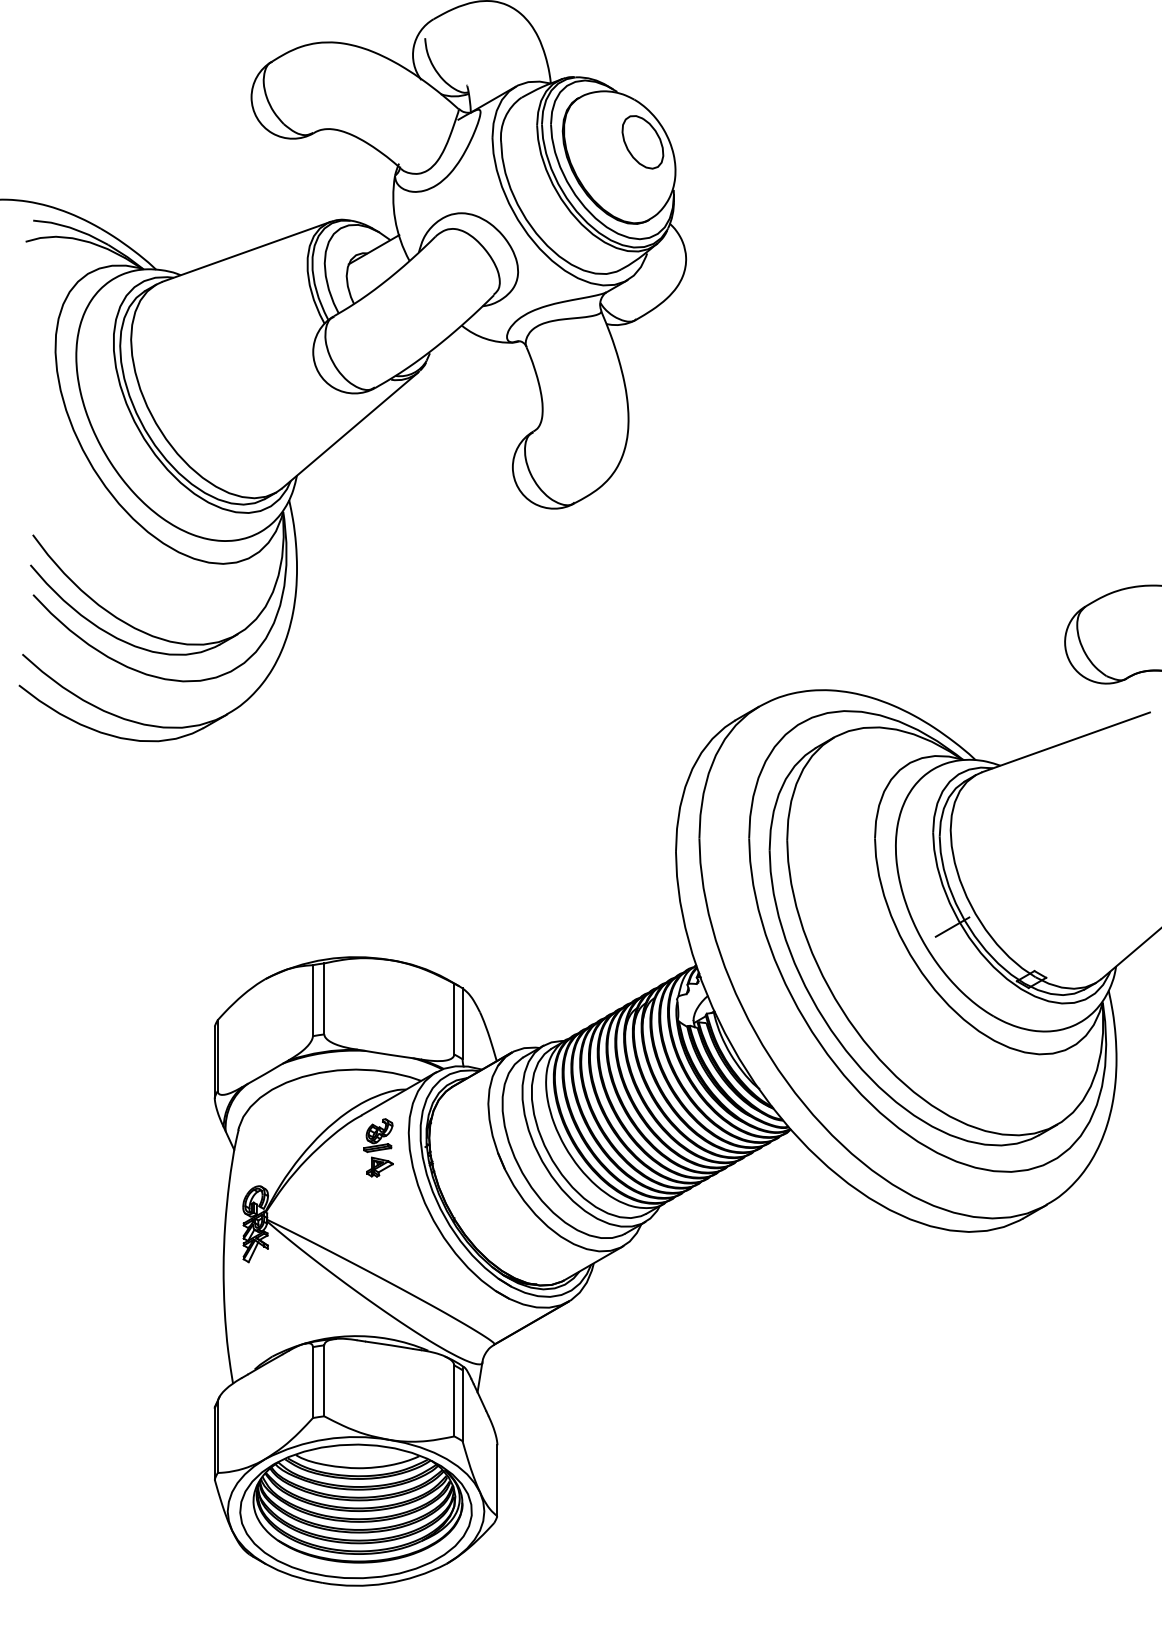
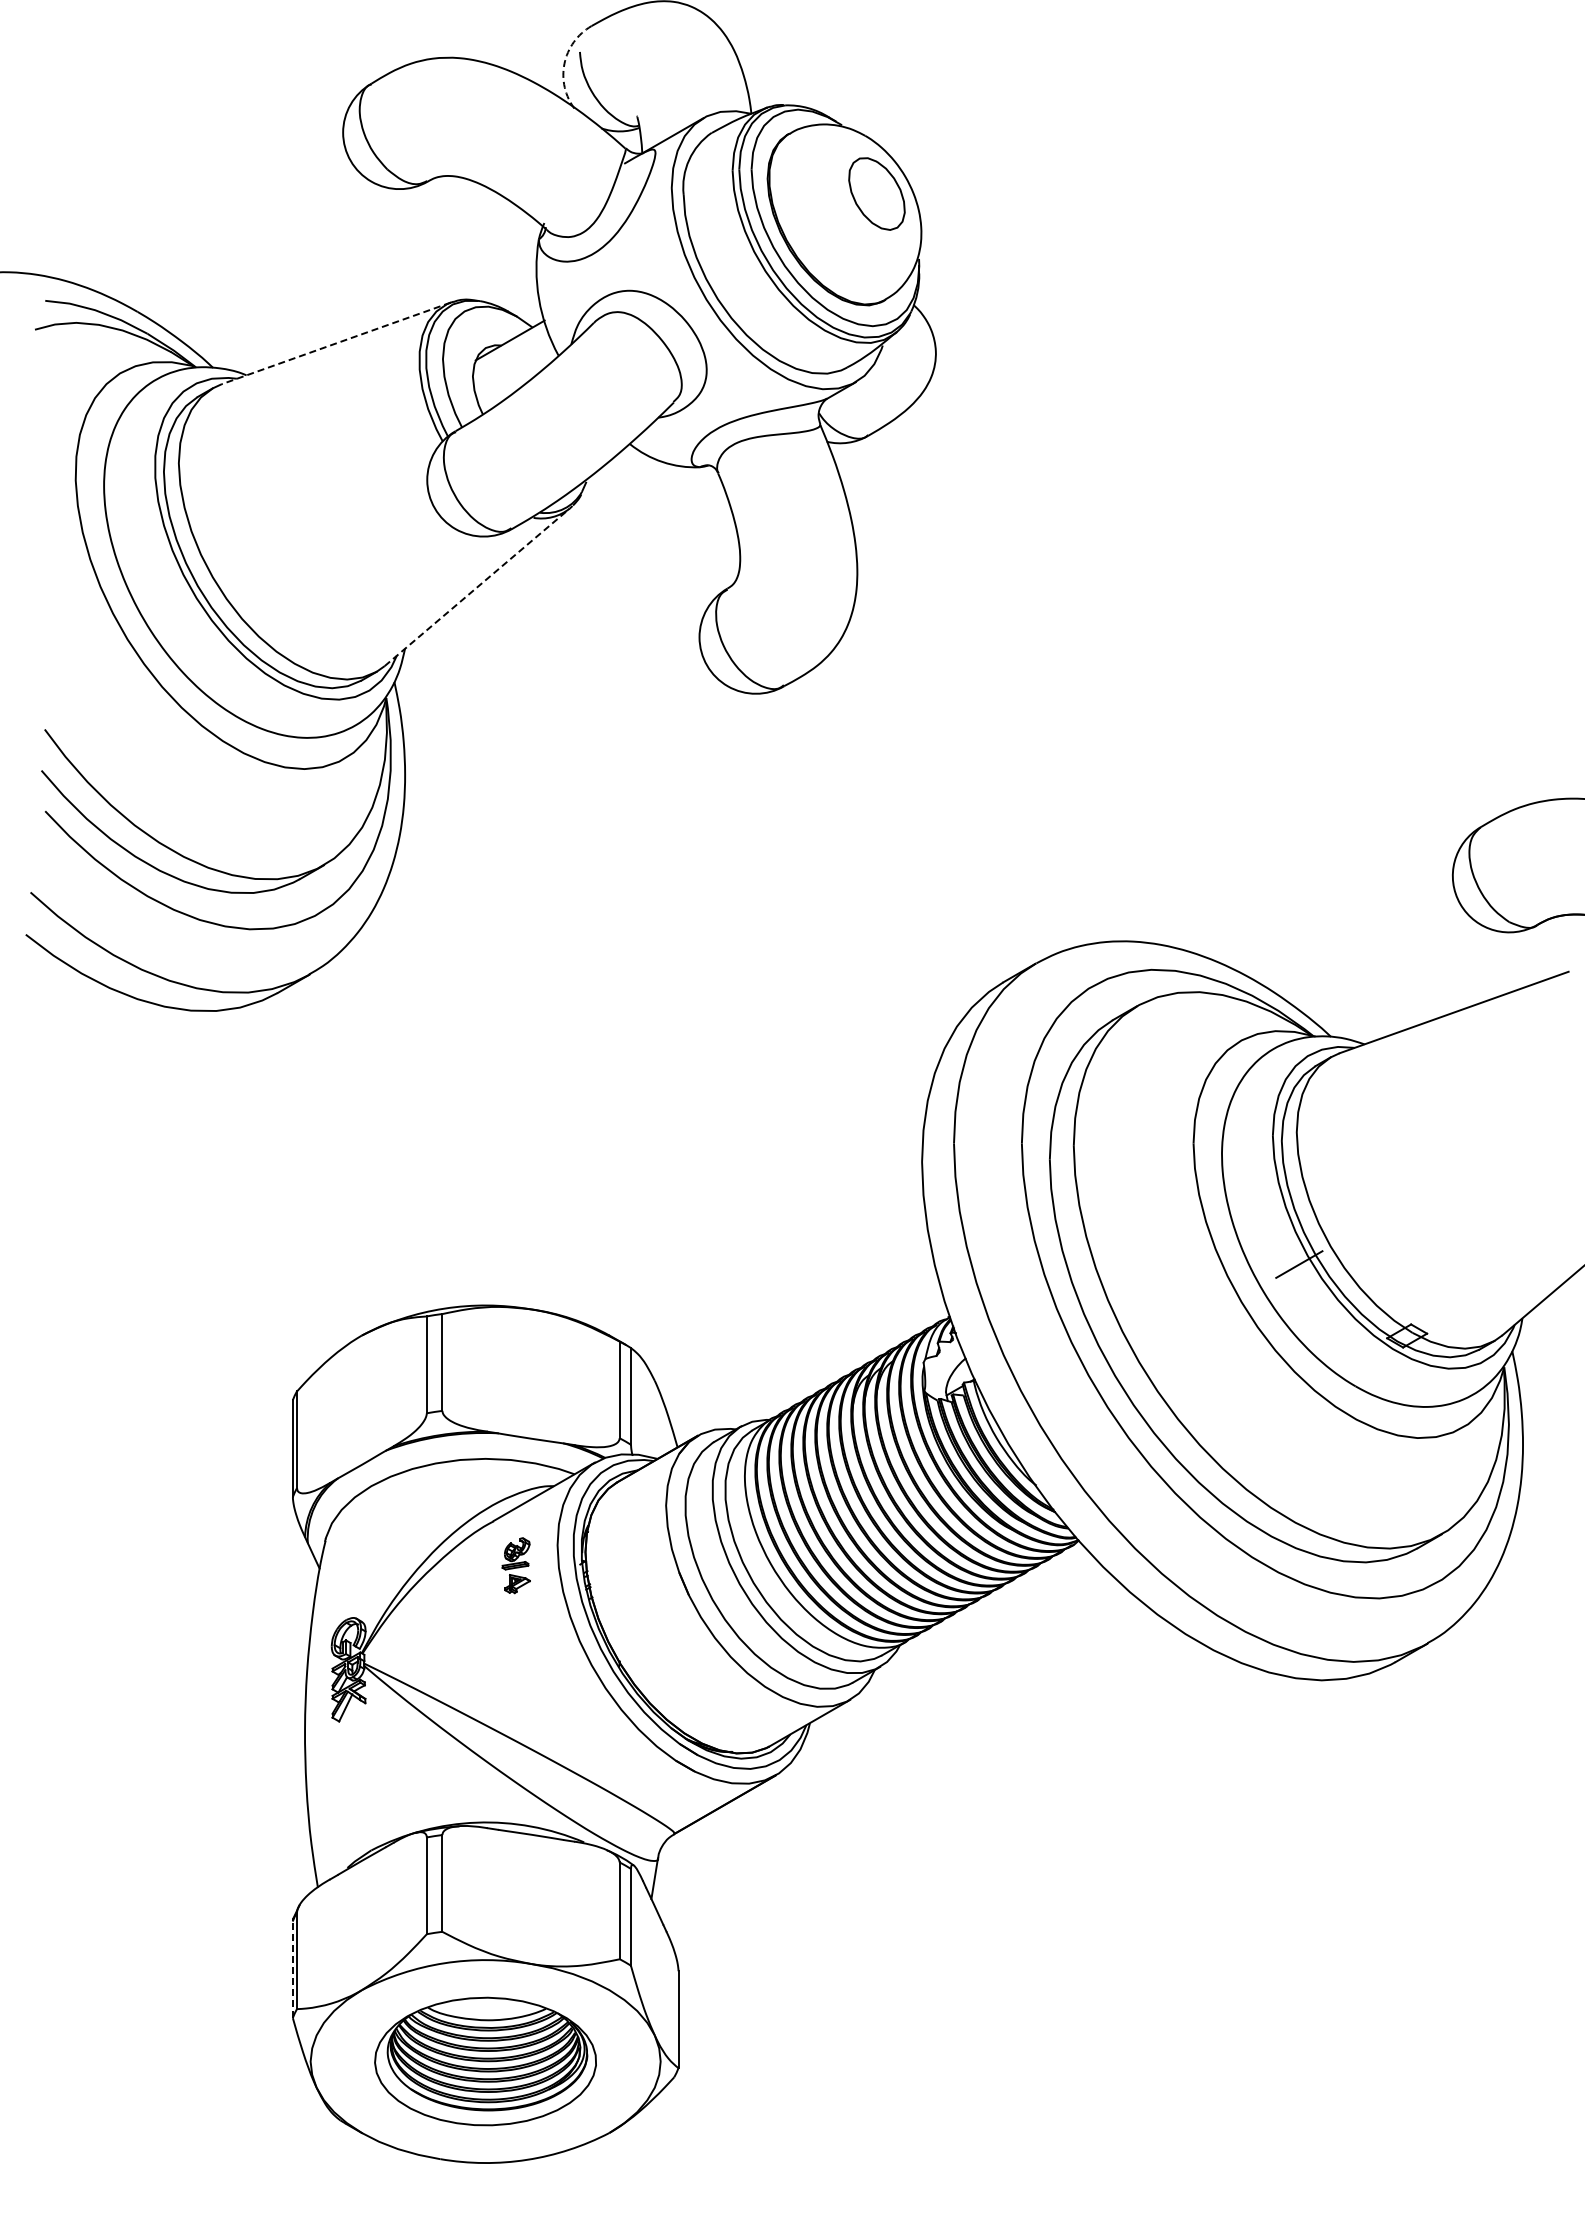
arc: (413, 46) -> (564, 63), solid -> dashed
line: (245, 251) -> (335, 343), solid -> dashed
line: (350, 430) -> (477, 587), solid -> dashed
part: (377, 1147) -> (515, 1565), size x0.7
line: (214, 1443) -> (292, 1969), solid -> dashed
part: (355, 1511) -> (485, 2061), size x0.7

